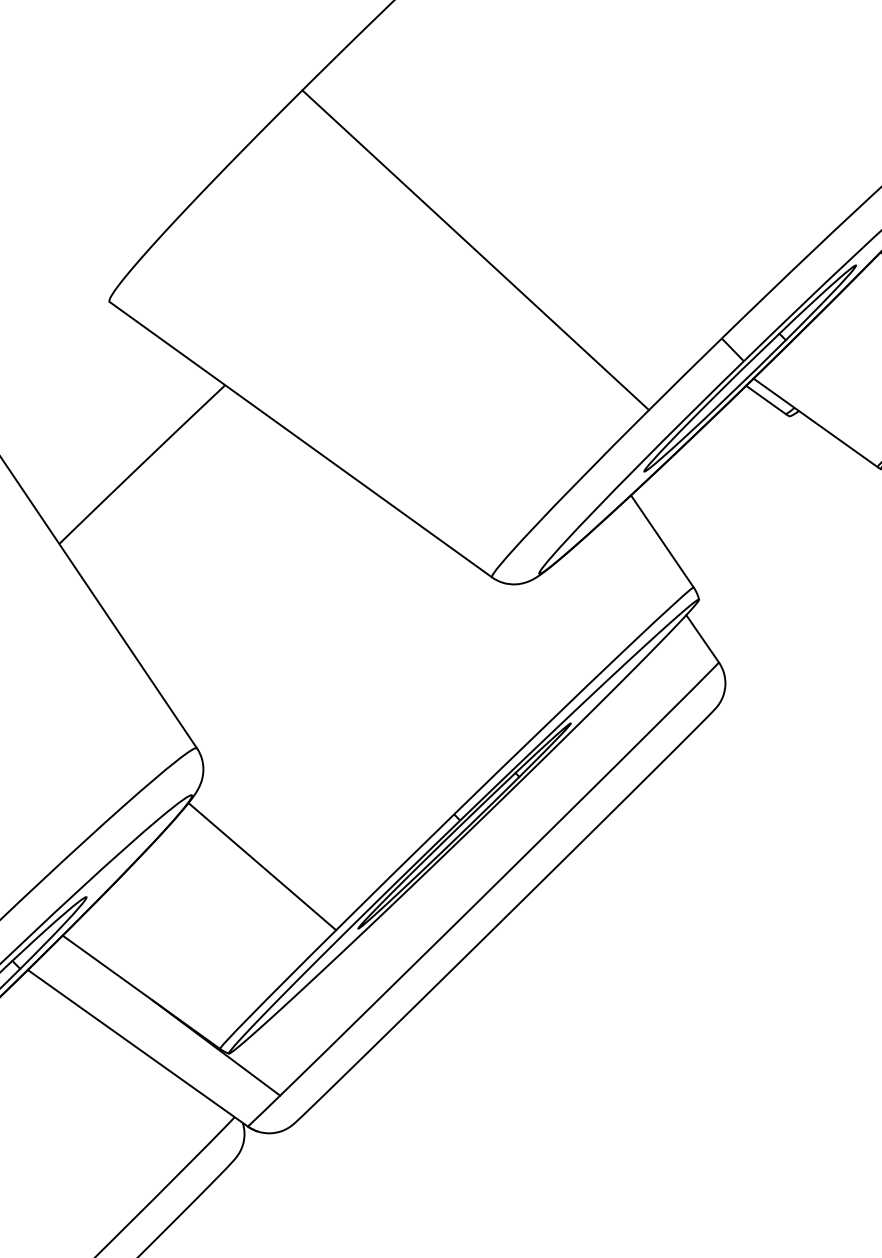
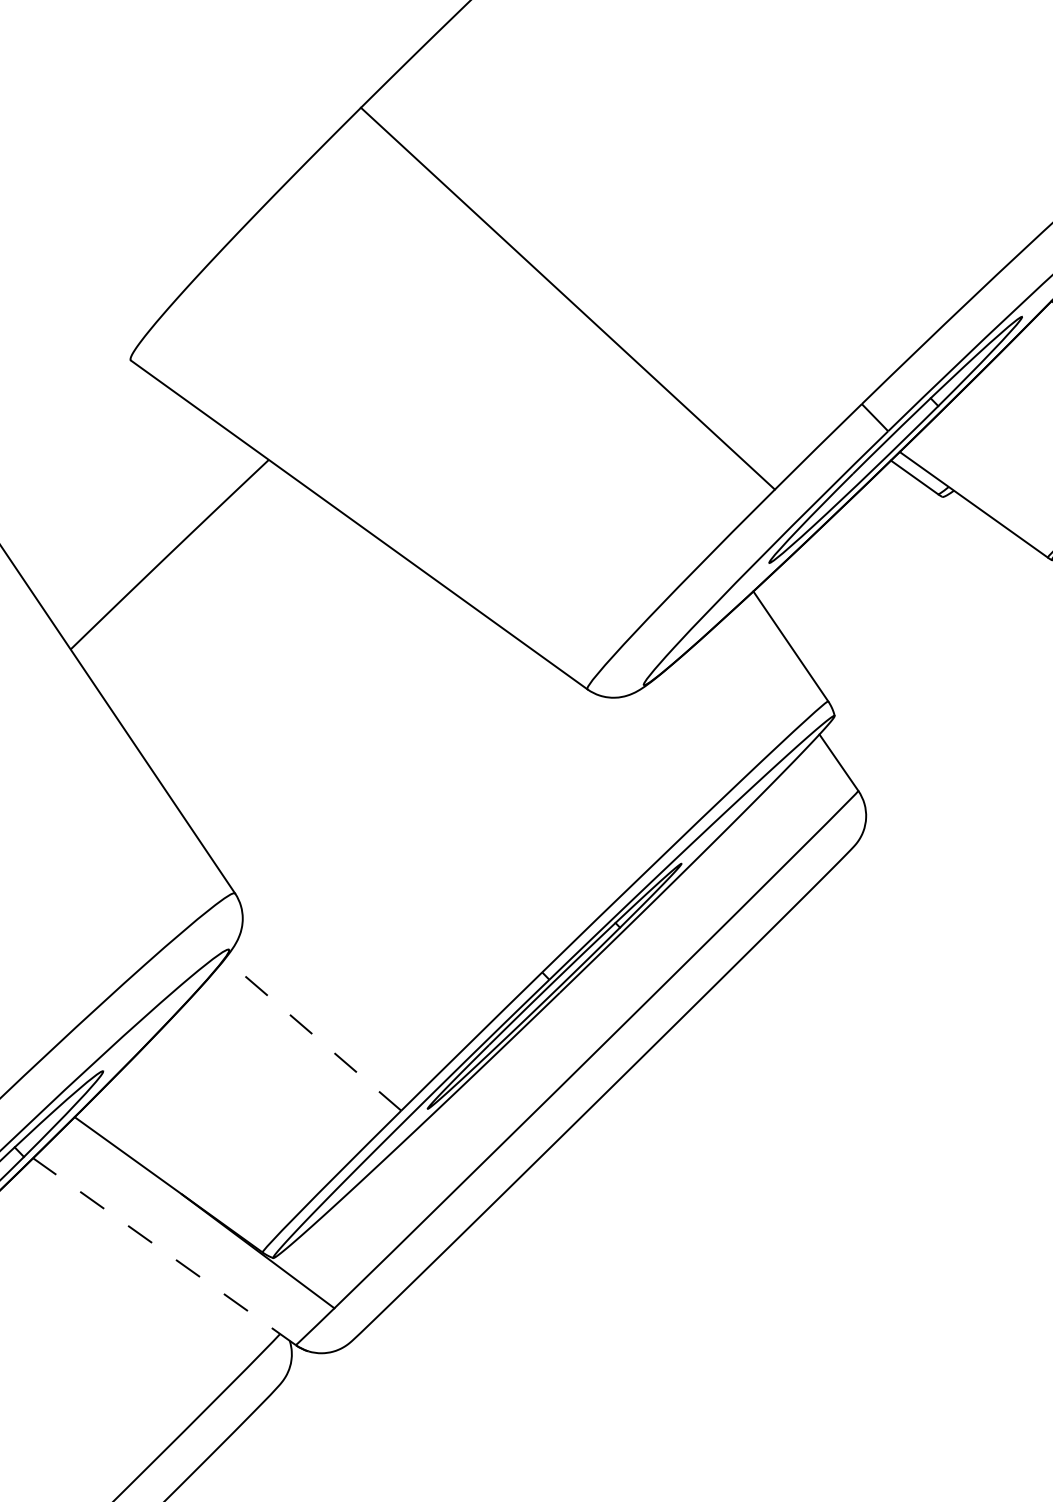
line: (261, 866) -> (312, 1034), solid -> dashed
line: (137, 1048) -> (164, 1251), solid -> dashed

